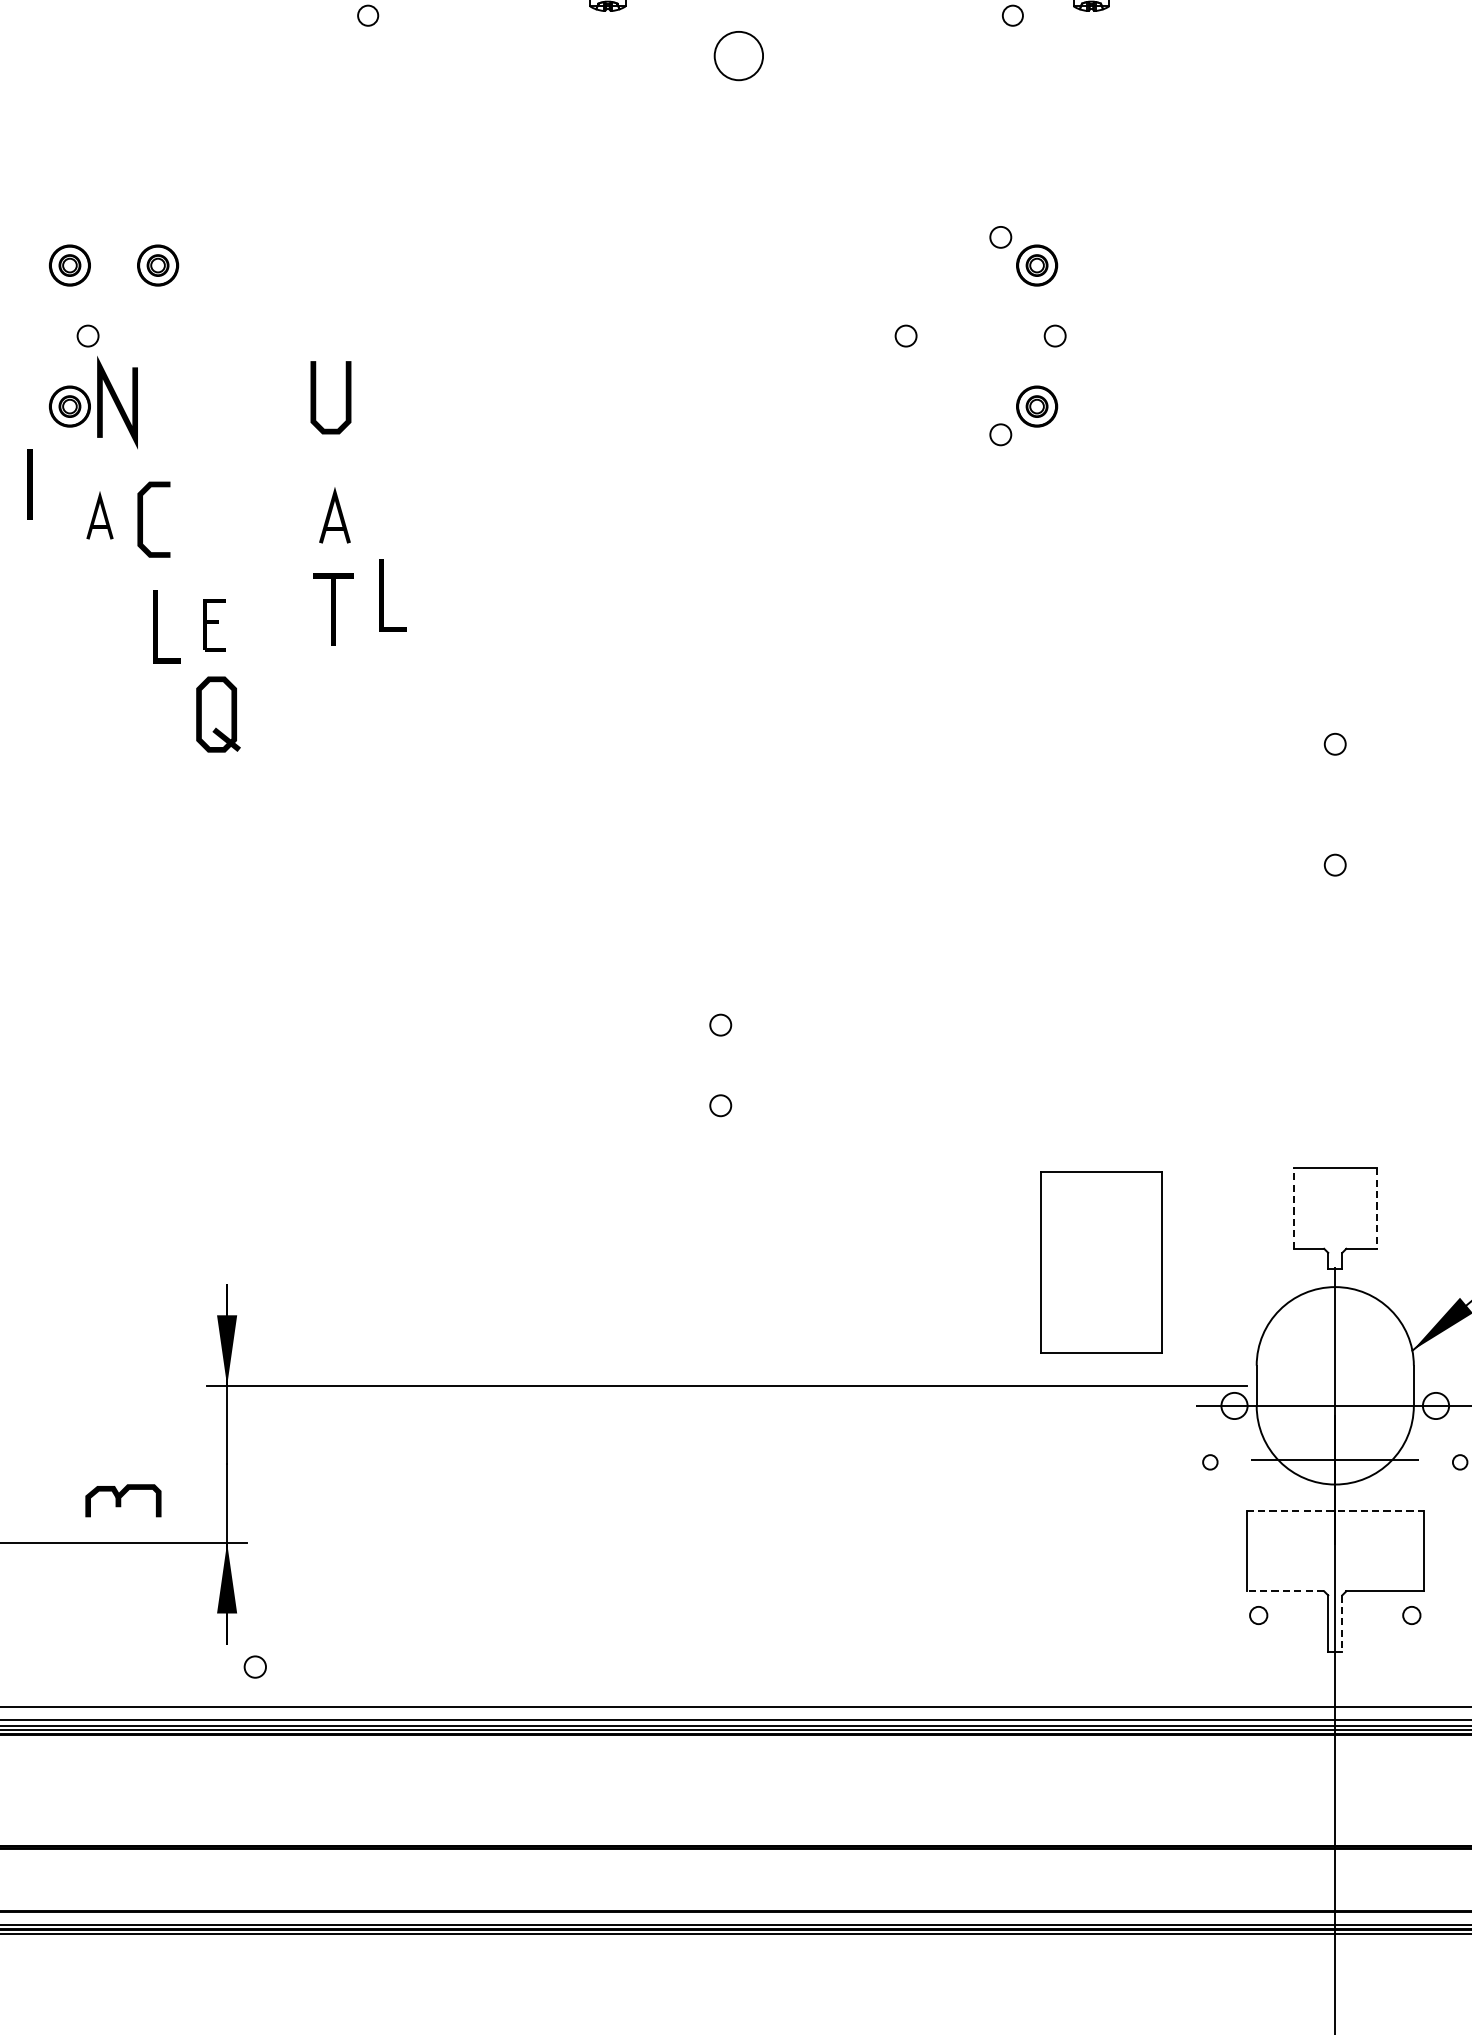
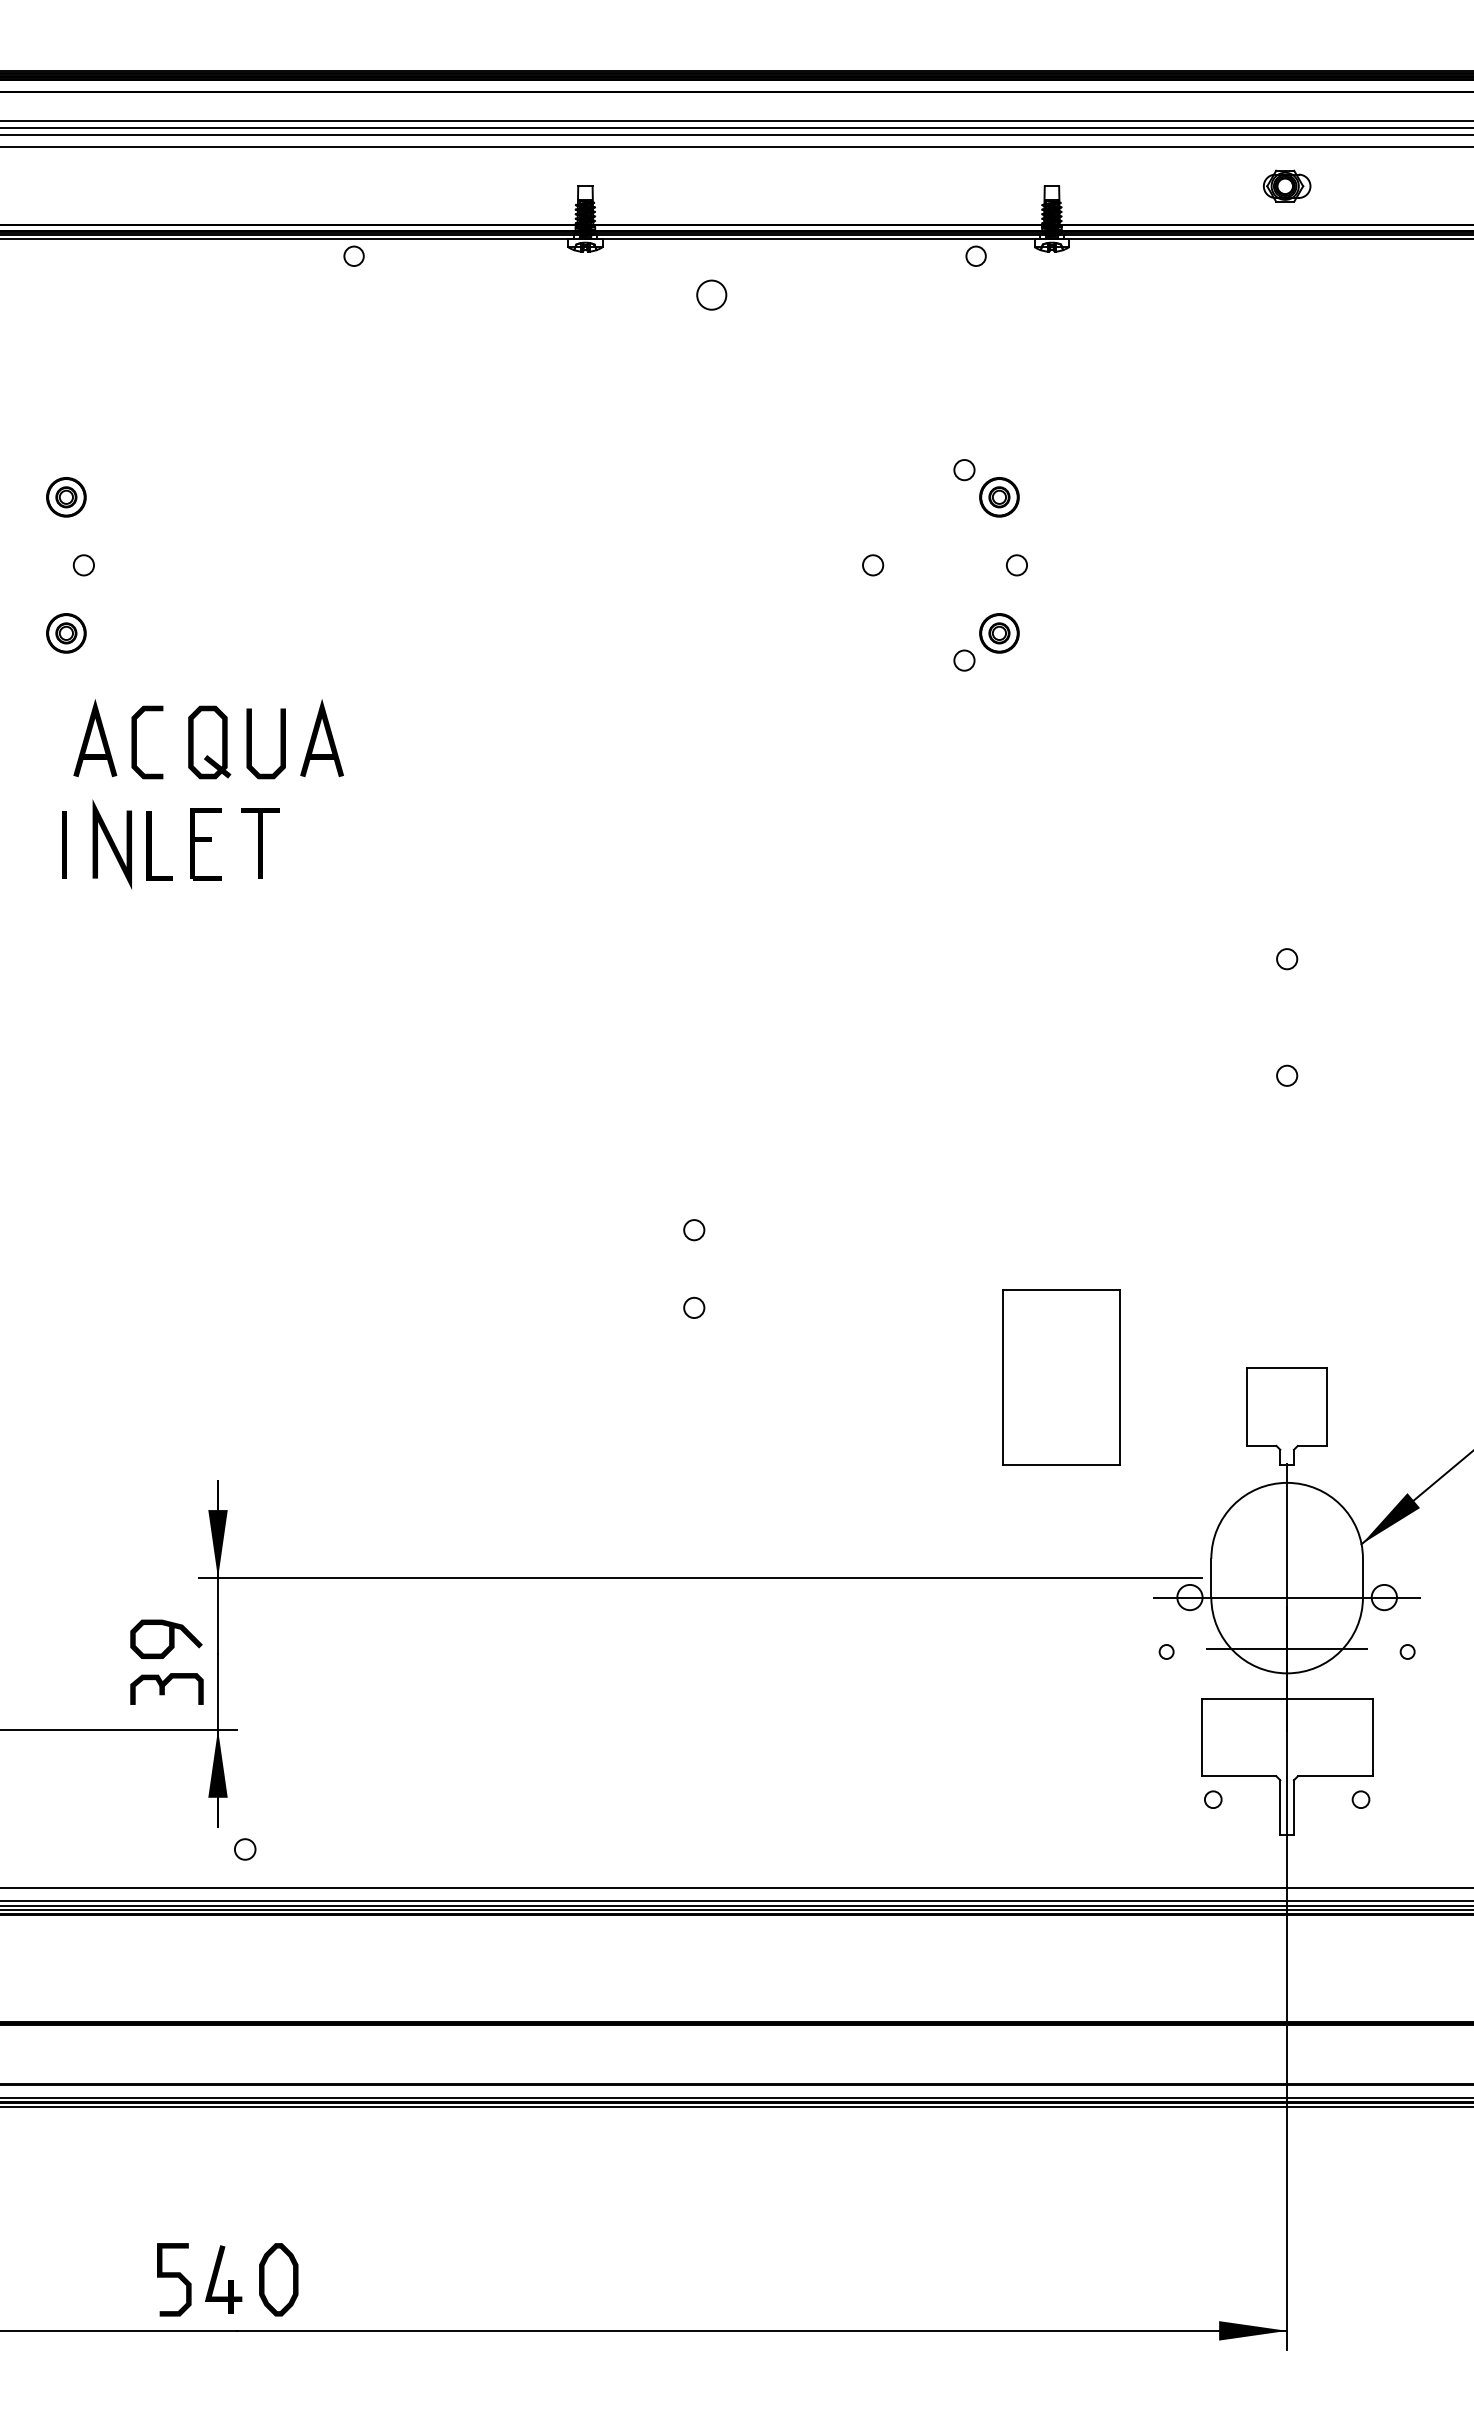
circle: (738, 55) -> (711, 294), size x0.62
part: (158, 265) -> (151, 497), removed
curve: (315, 397) -> (251, 743), moved
line: (116, 402) -> (111, 844), moved
line: (29, 484) -> (64, 844), moved
part: (100, 515) -> (95, 738), size x1.67
part: (334, 515) -> (321, 738), size x1.43
line: (384, 595) -> (369, 815), removed
part: (333, 609) -> (260, 843), moved
part: (214, 625) -> (205, 844), size x1.43
part: (218, 714) -> (209, 742), moved
line: (1294, 1208) -> (1247, 1407), dashed -> solid
line: (1377, 1208) -> (1327, 1407), dashed -> solid
part: (1101, 1261) -> (1061, 1377), moved
curve: (176, 1448) -> (169, 1638), added
part: (122, 1500) -> (166, 1688), moved
line: (1335, 1510) -> (1287, 1698), dashed -> solid
line: (1284, 1591) -> (1238, 1776), dashed -> solid
line: (1341, 1623) -> (1293, 1807), dashed -> solid

